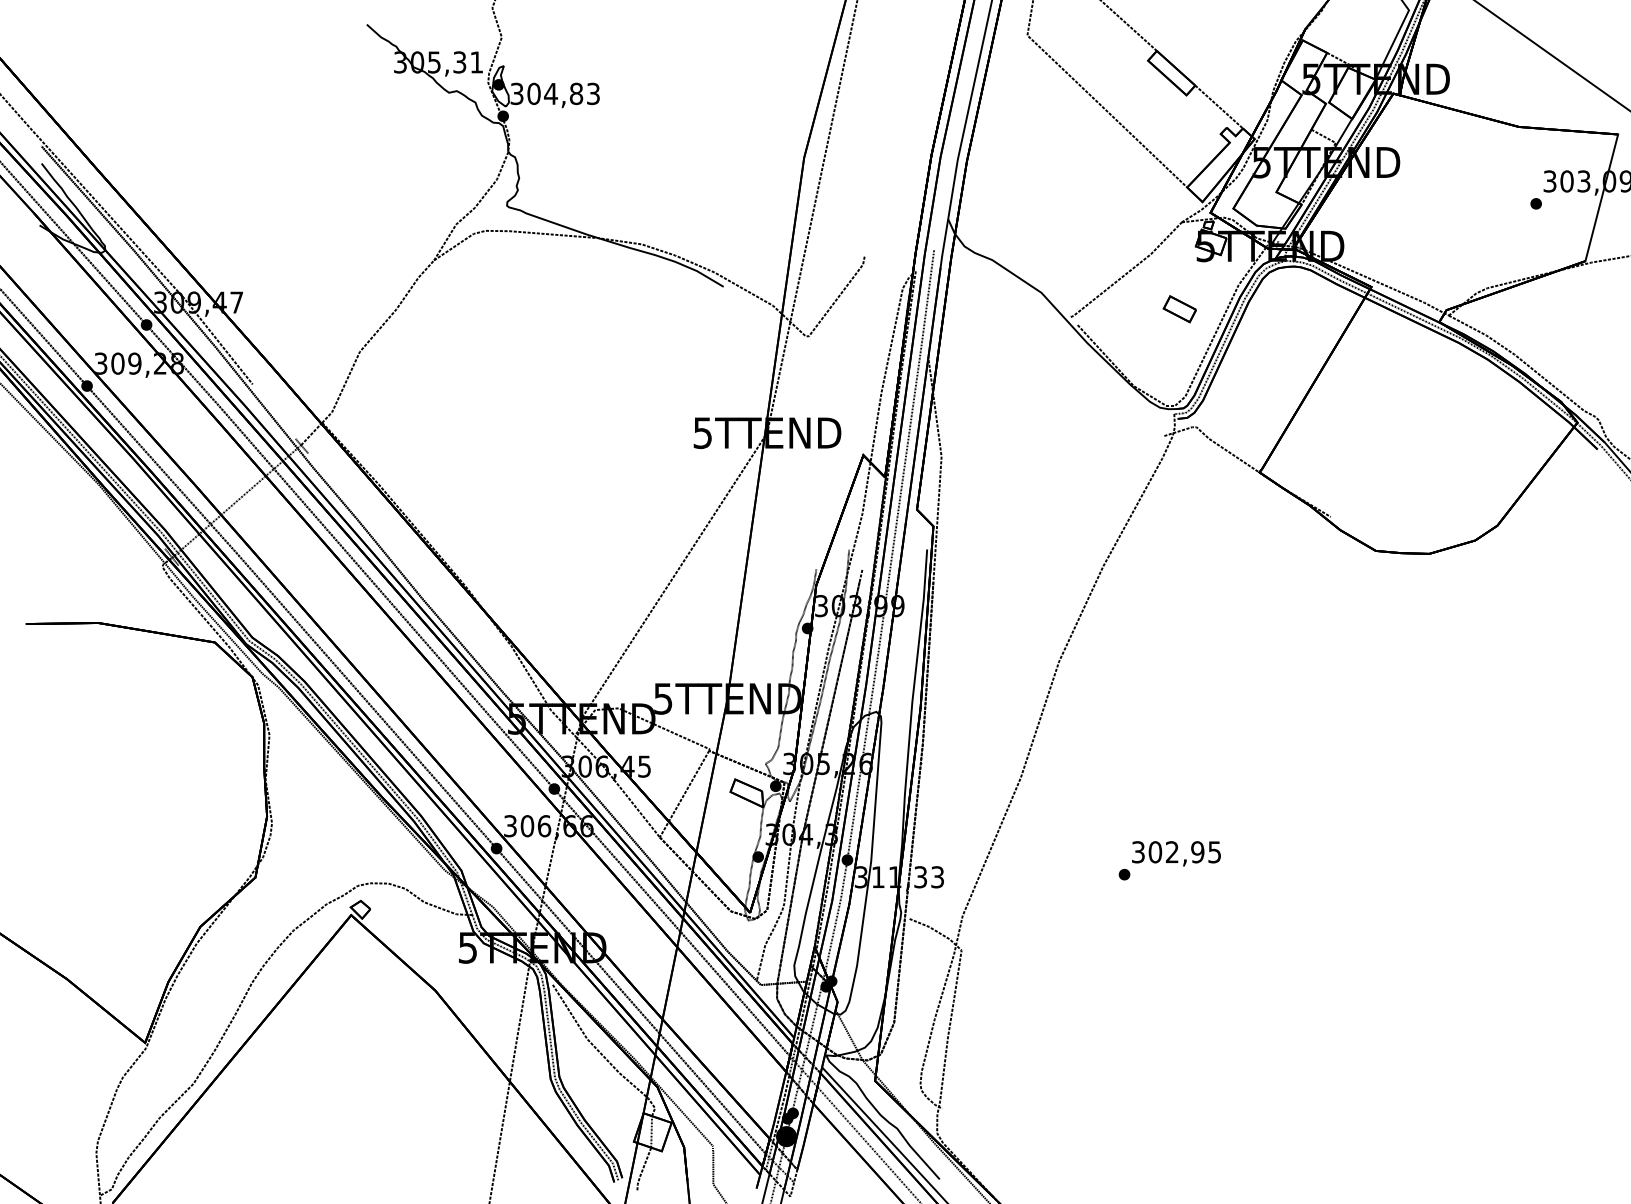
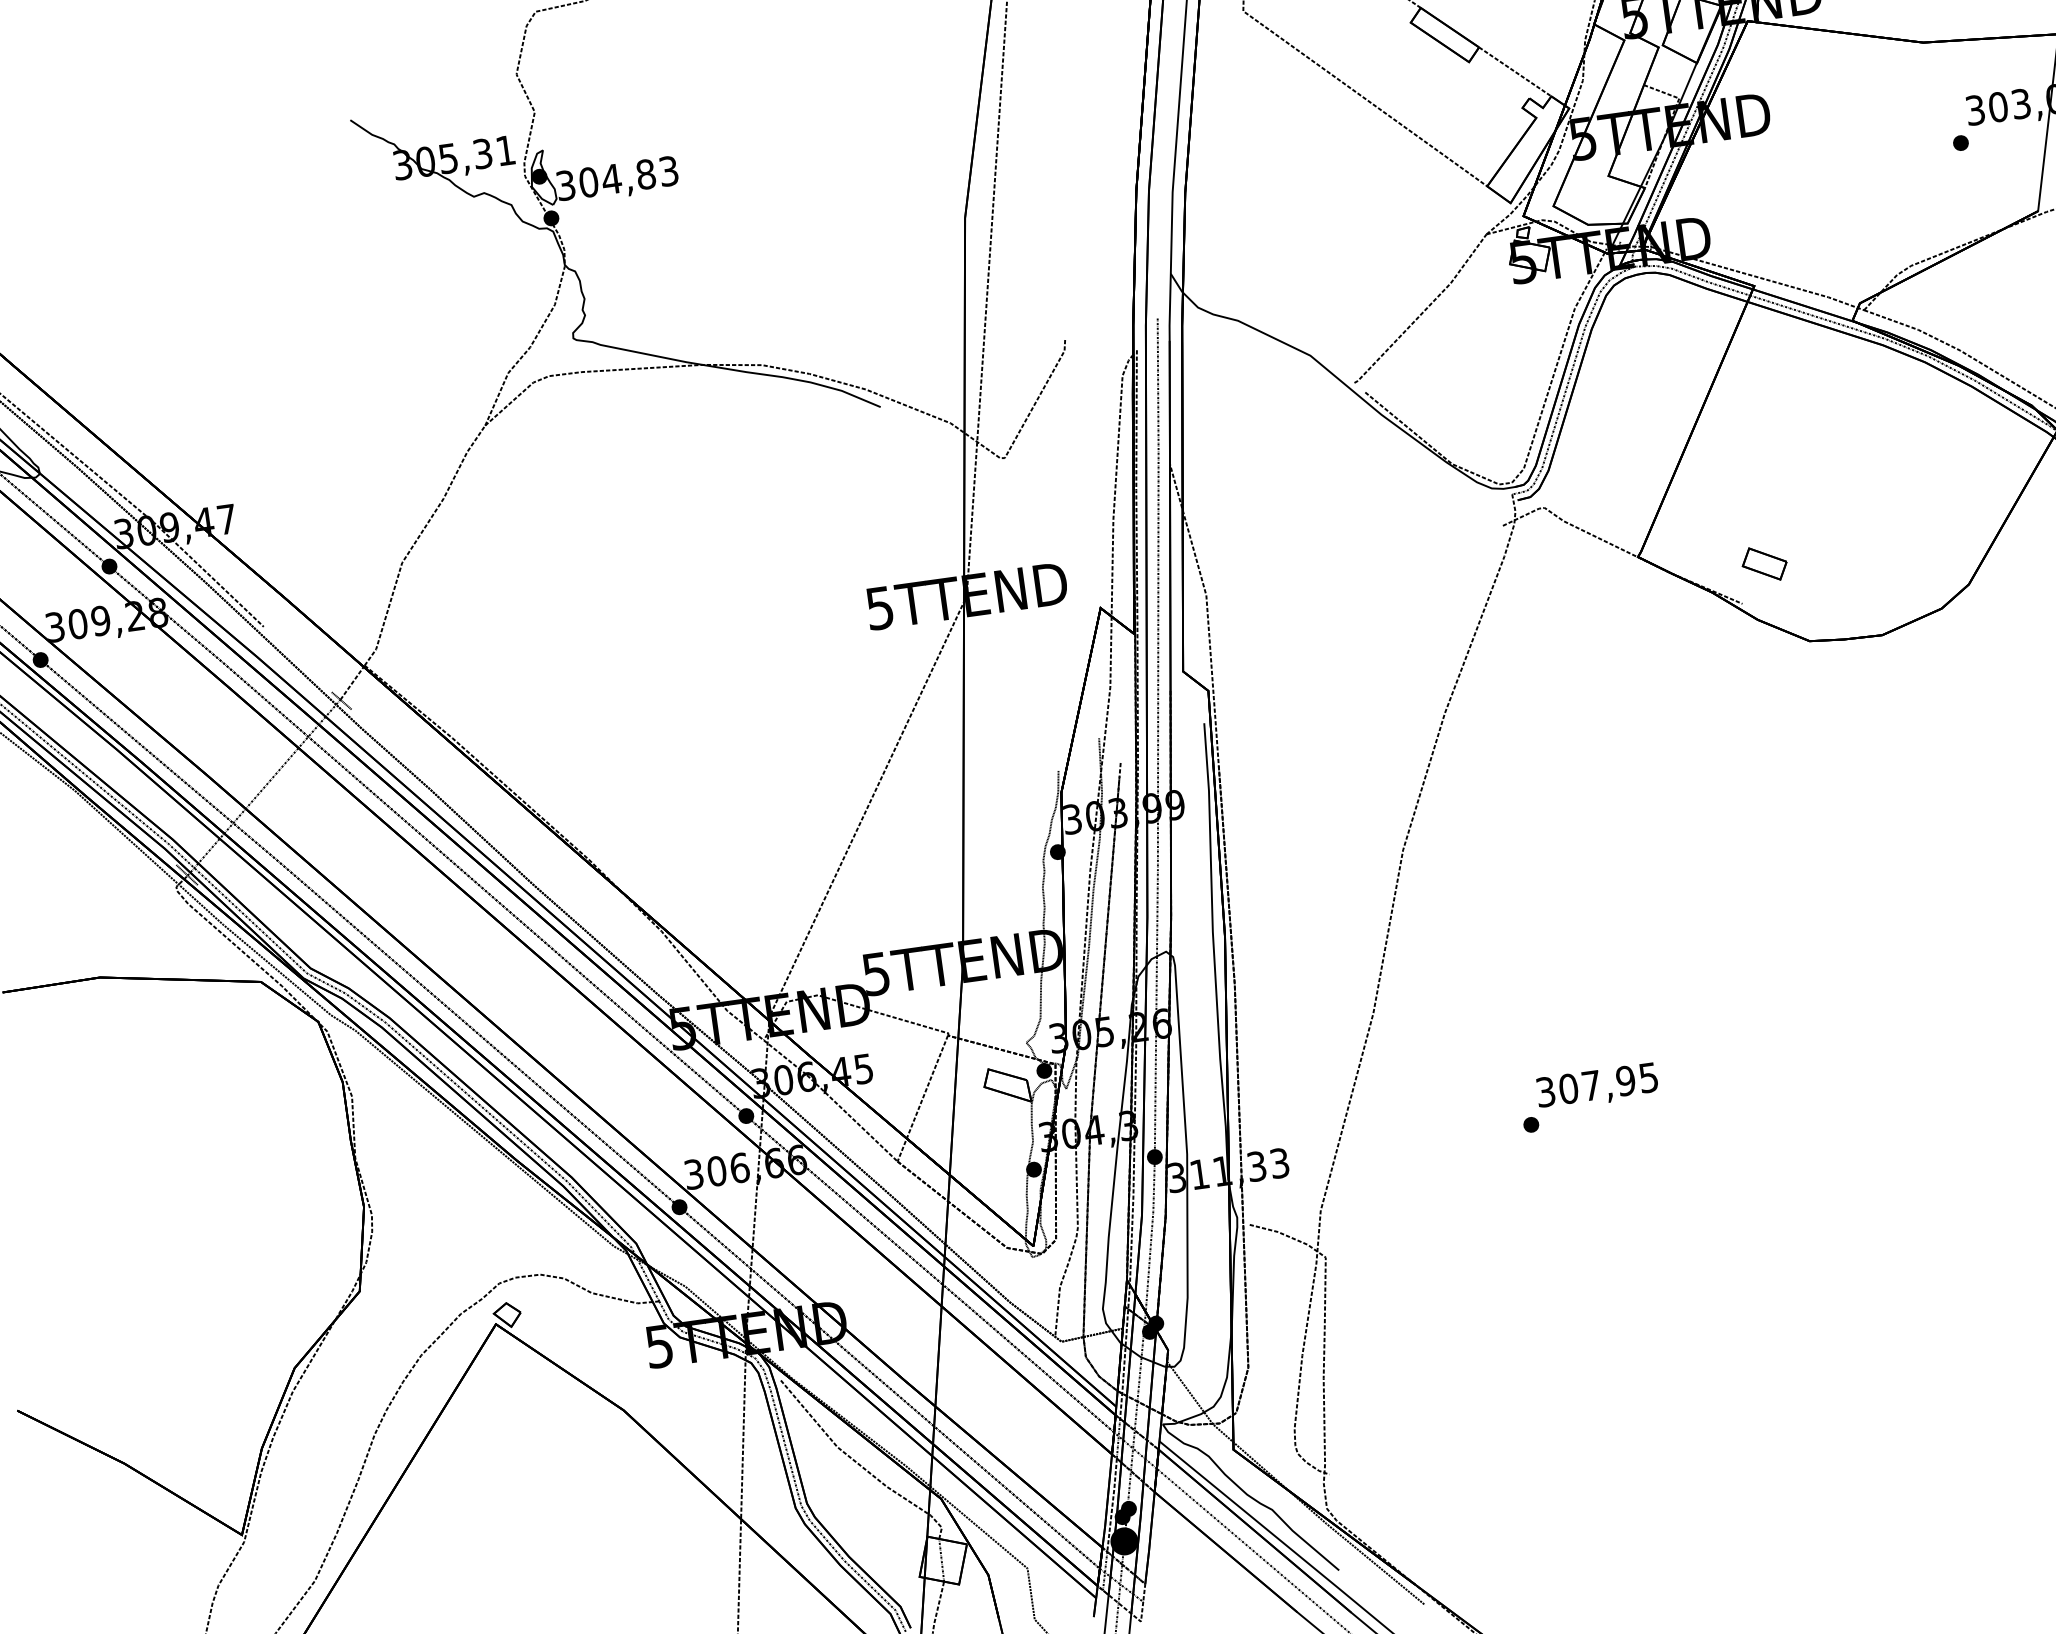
part: (1179, 309) -> (1764, 564), moved
text: (1171, 852) -> (1590, 1086), 302,95 -> 307,95

